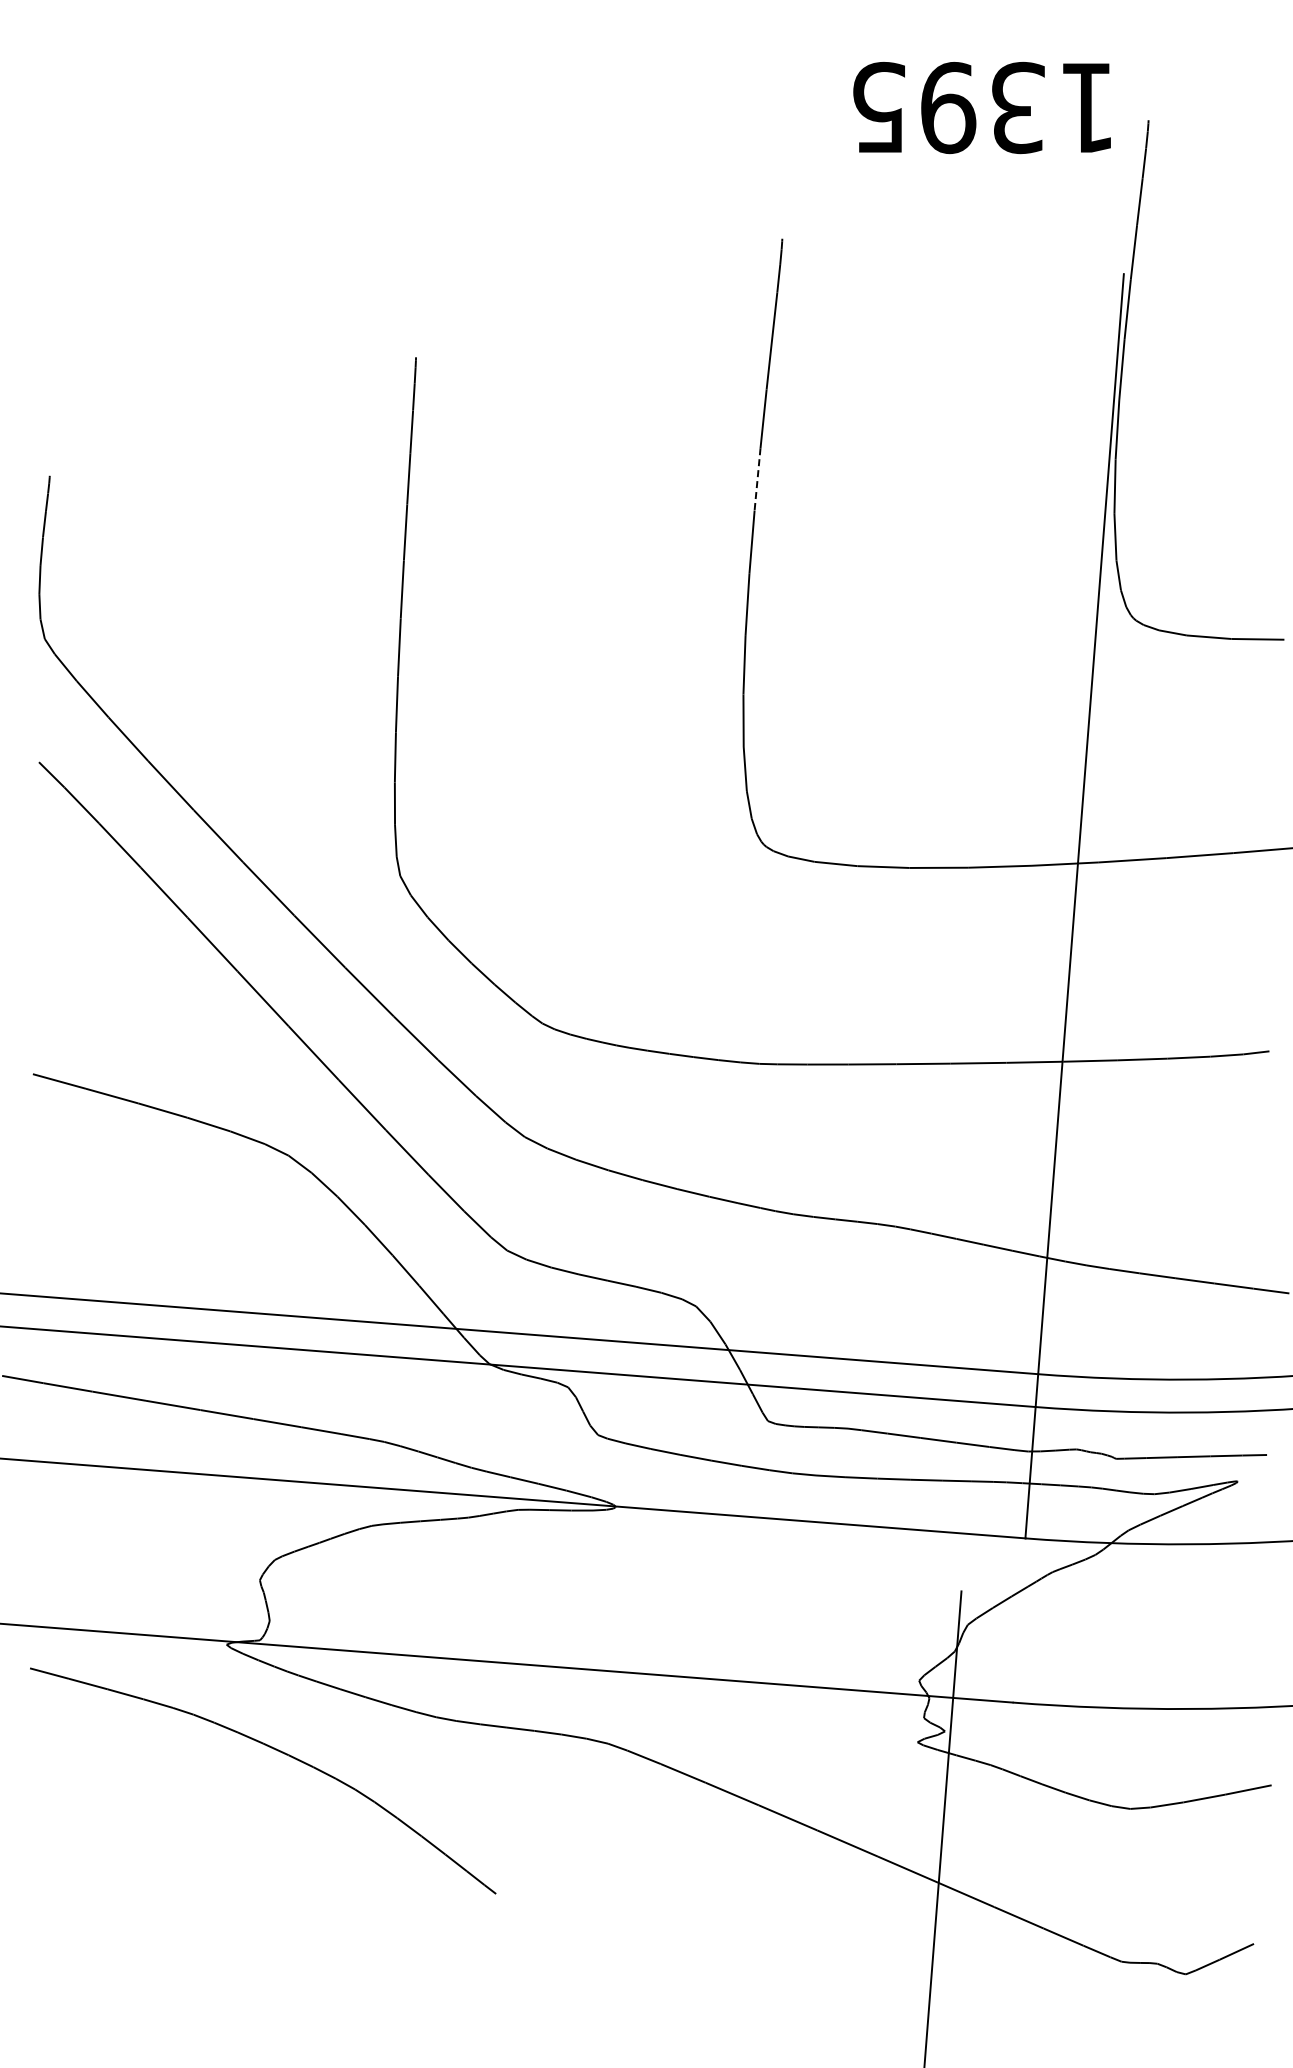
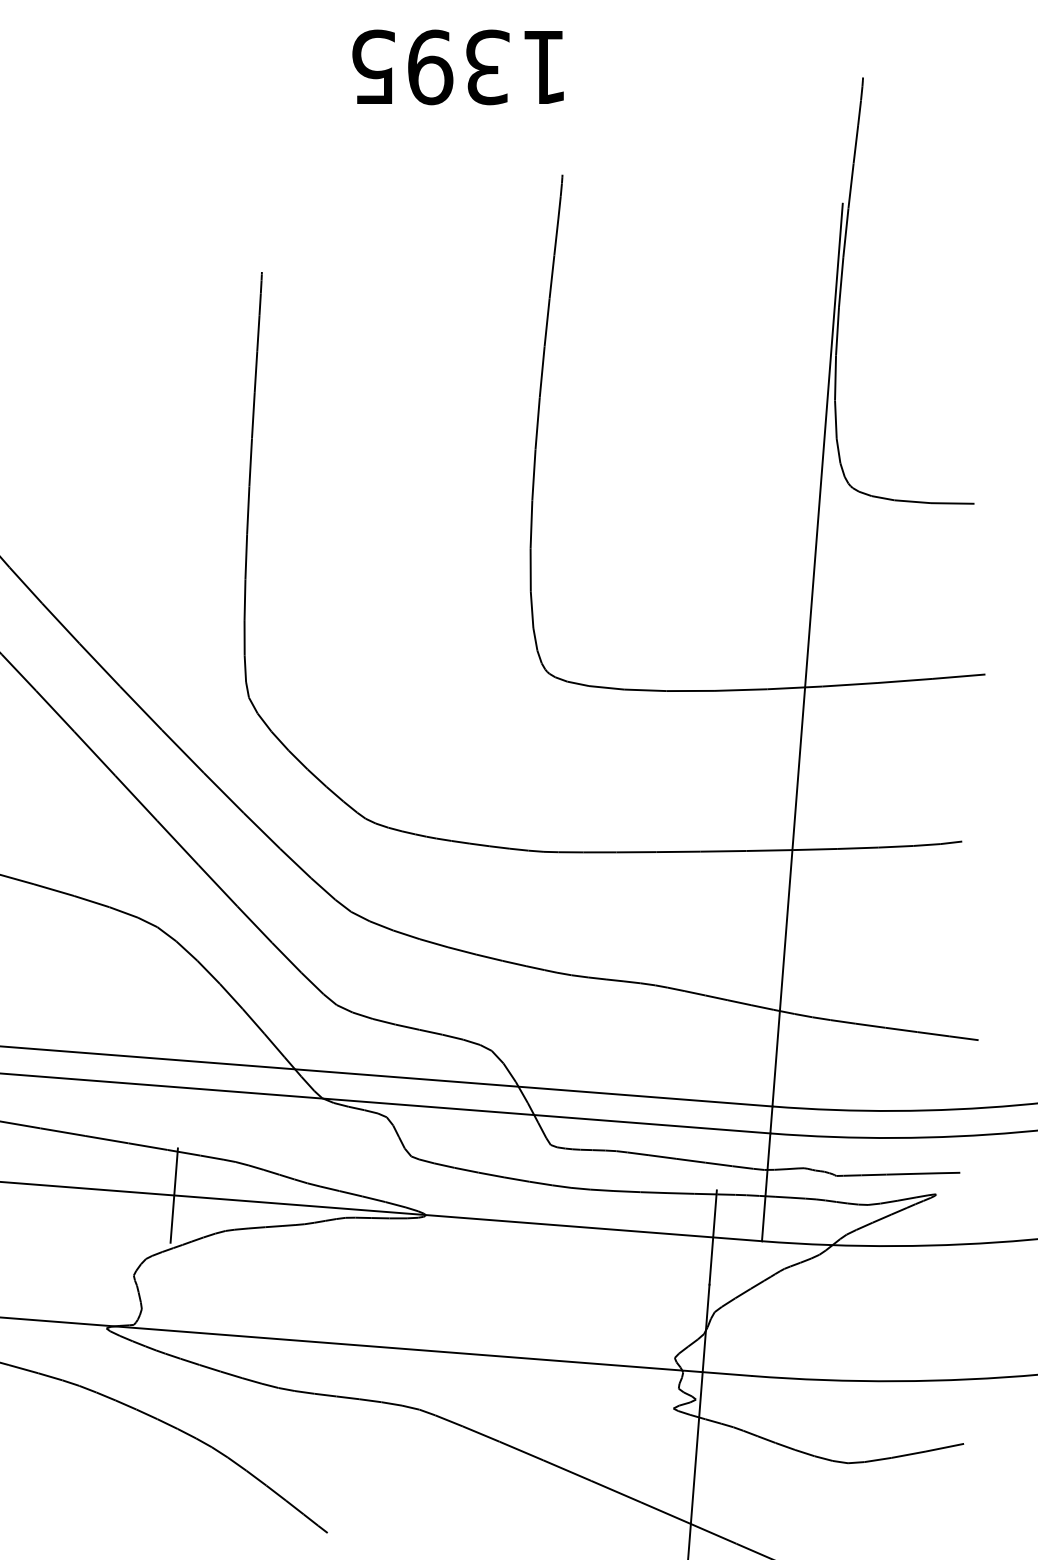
text: (981, 108) -> (457, 67), moved
line: (757, 479) -> (542, 372), dashed -> solid
line: (308, 1482) -> (173, 1195), added
line: (965, 1533) -> (712, 1237), added

